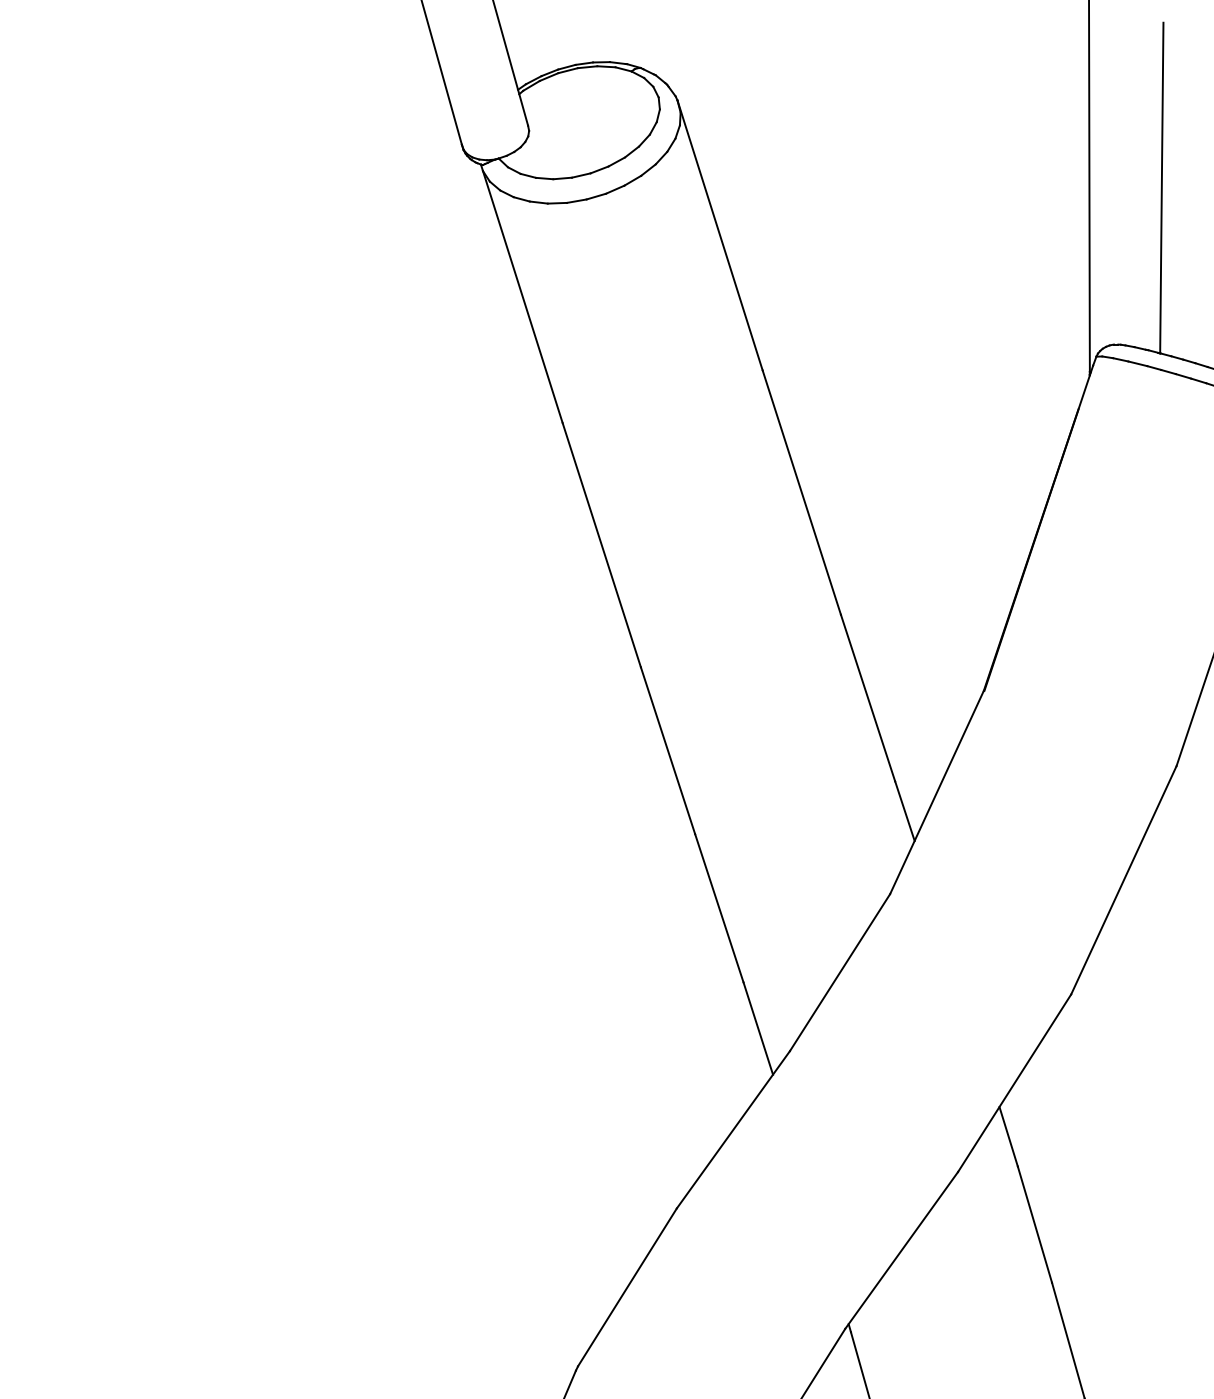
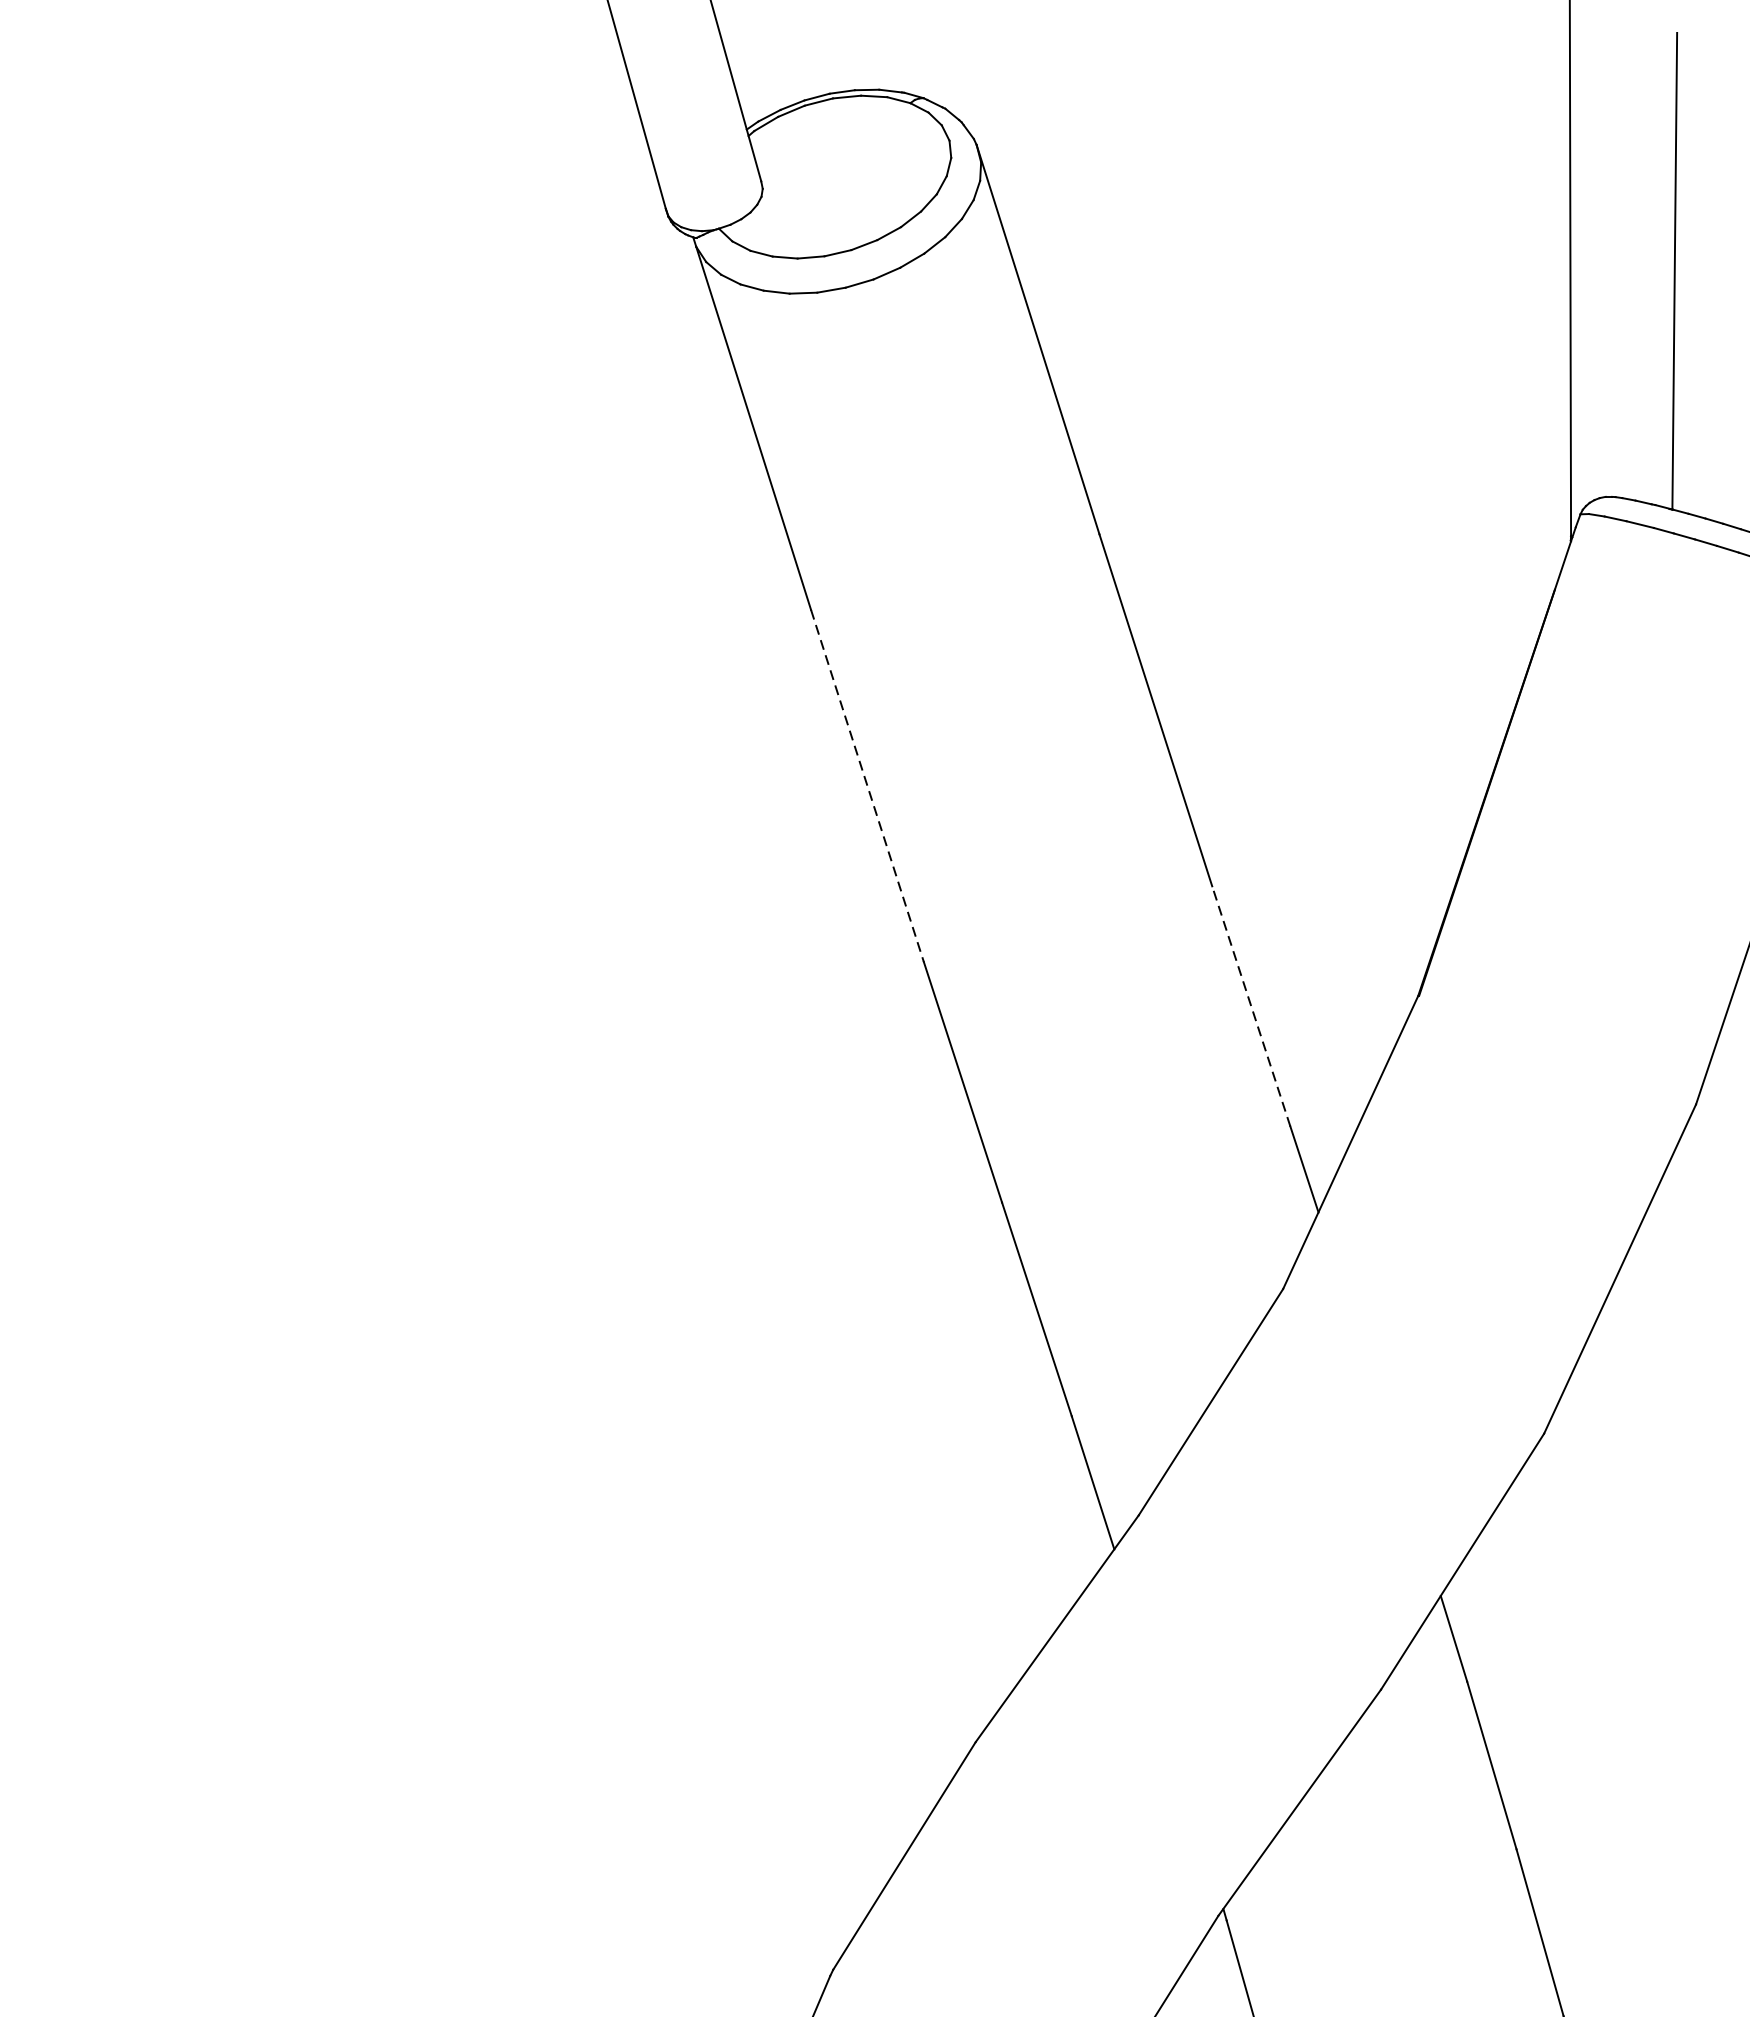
line: (601, 545) -> (867, 786), solid -> dashed
line: (868, 698) -> (1251, 1007), solid -> dashed

